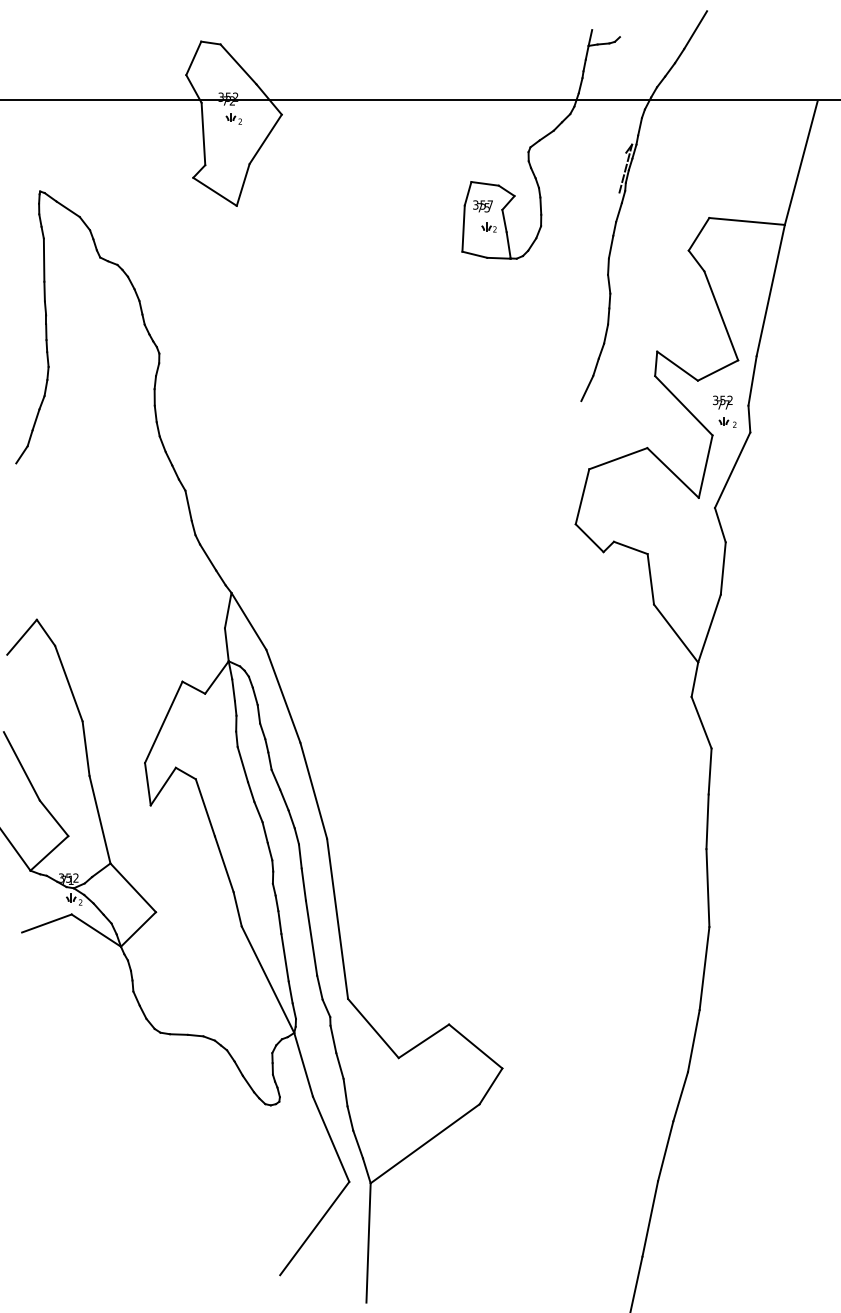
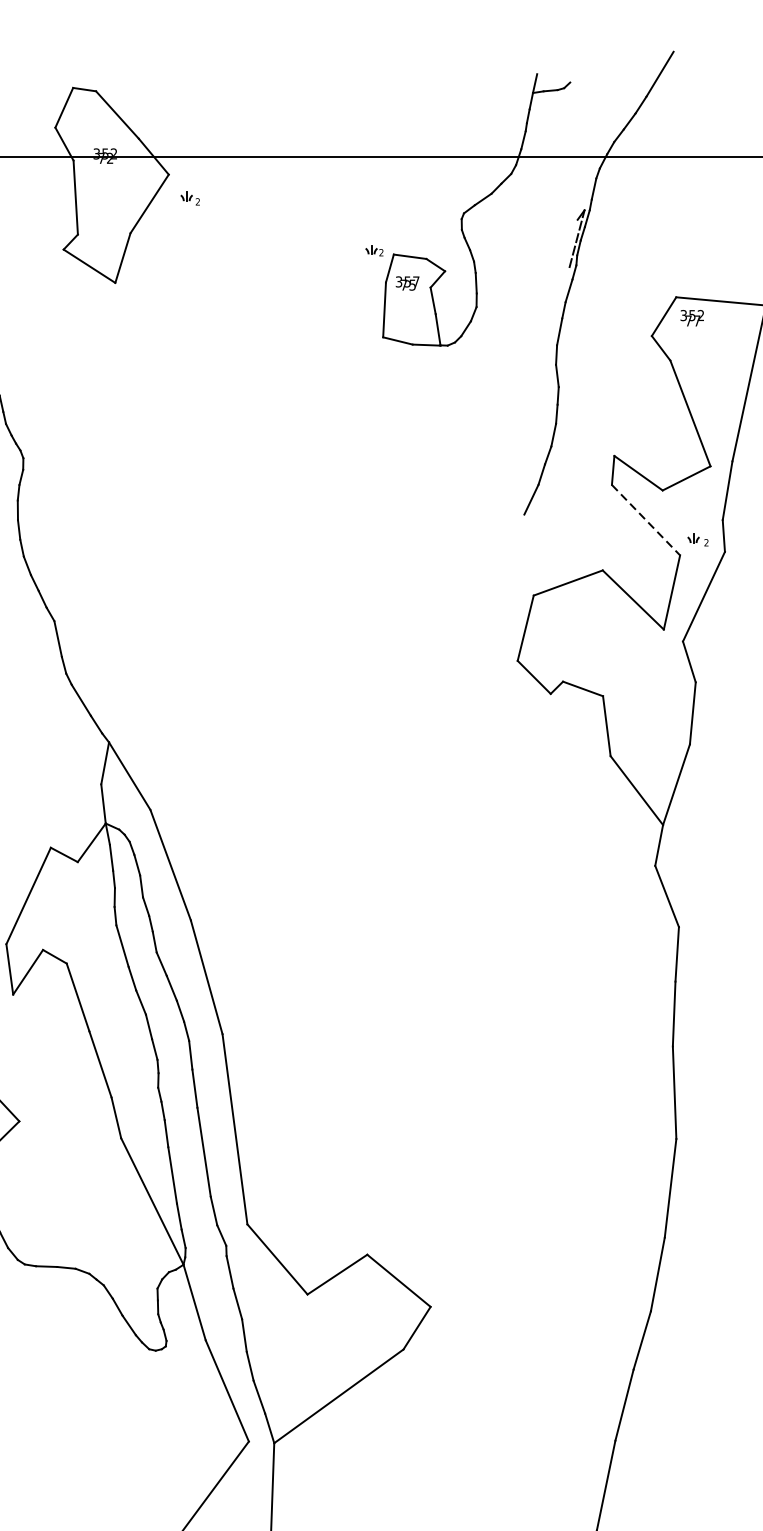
part: (233, 118) -> (189, 198), moved
part: (488, 227) -> (373, 250), moved
text: (722, 402) -> (691, 318), moved
line: (684, 406) -> (646, 521), solid -> dashed

